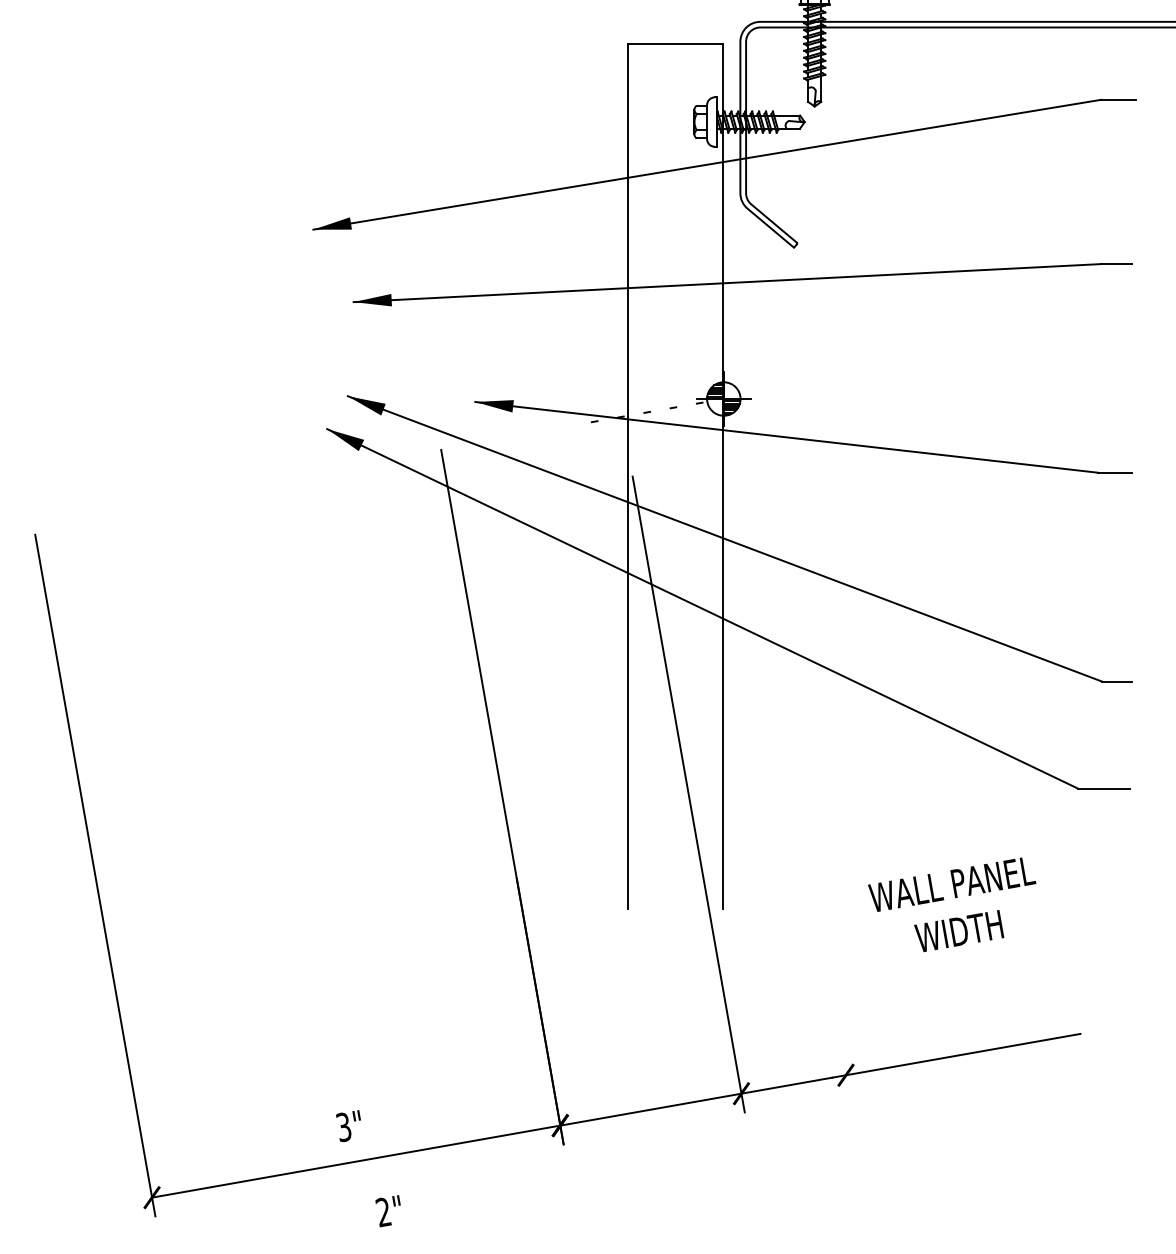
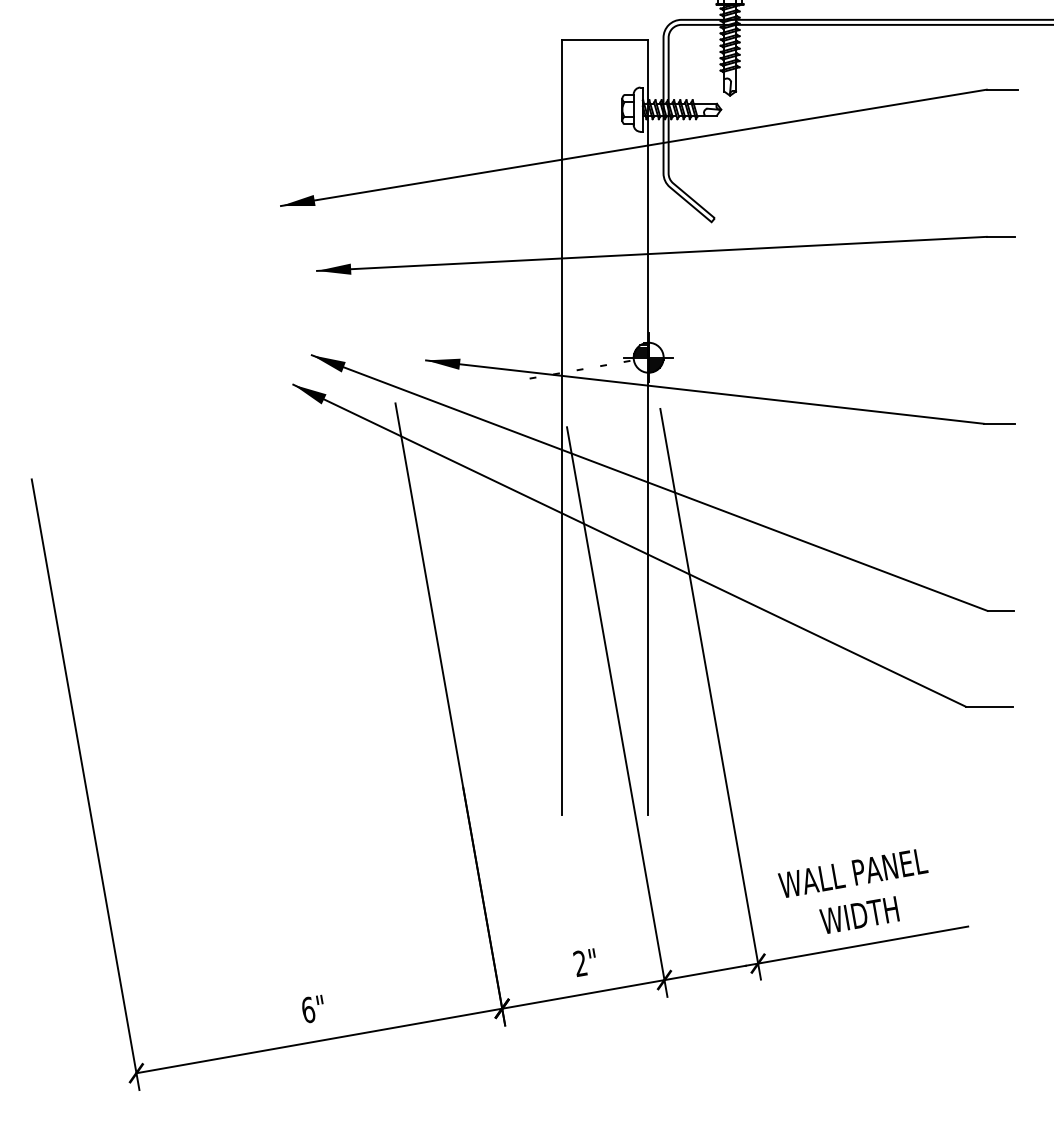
line: (792, 774) -> (710, 694), added
text: (952, 904) -> (853, 891), moved
text: (343, 1127) -> (307, 1010), 3" -> 6"
text: (387, 1211) -> (583, 962), moved

